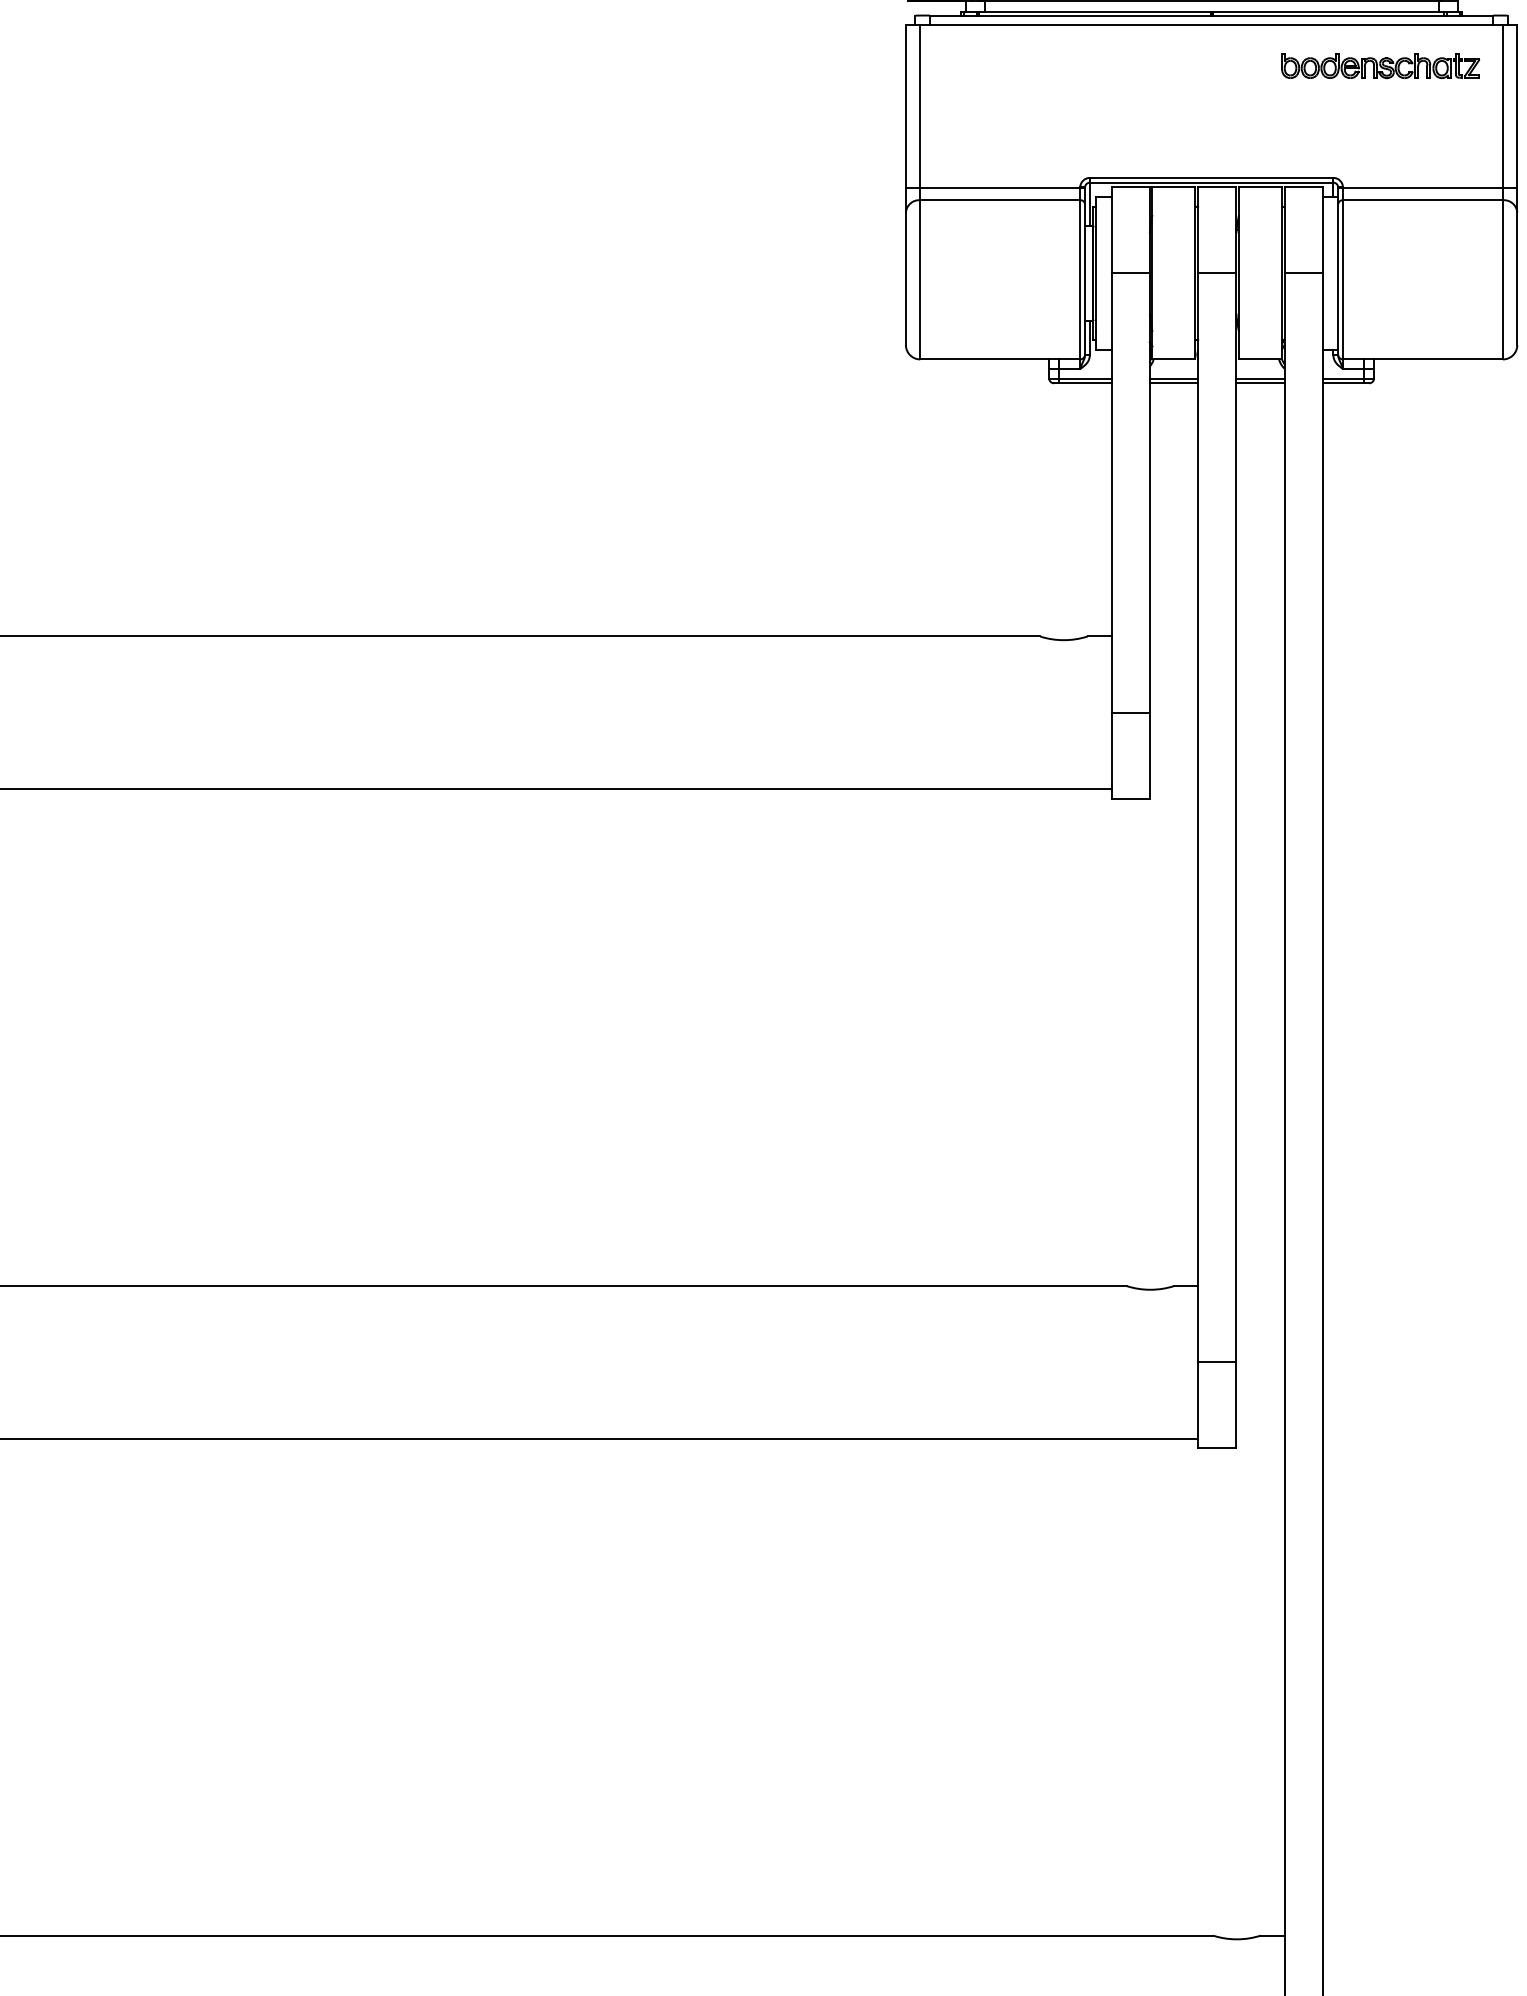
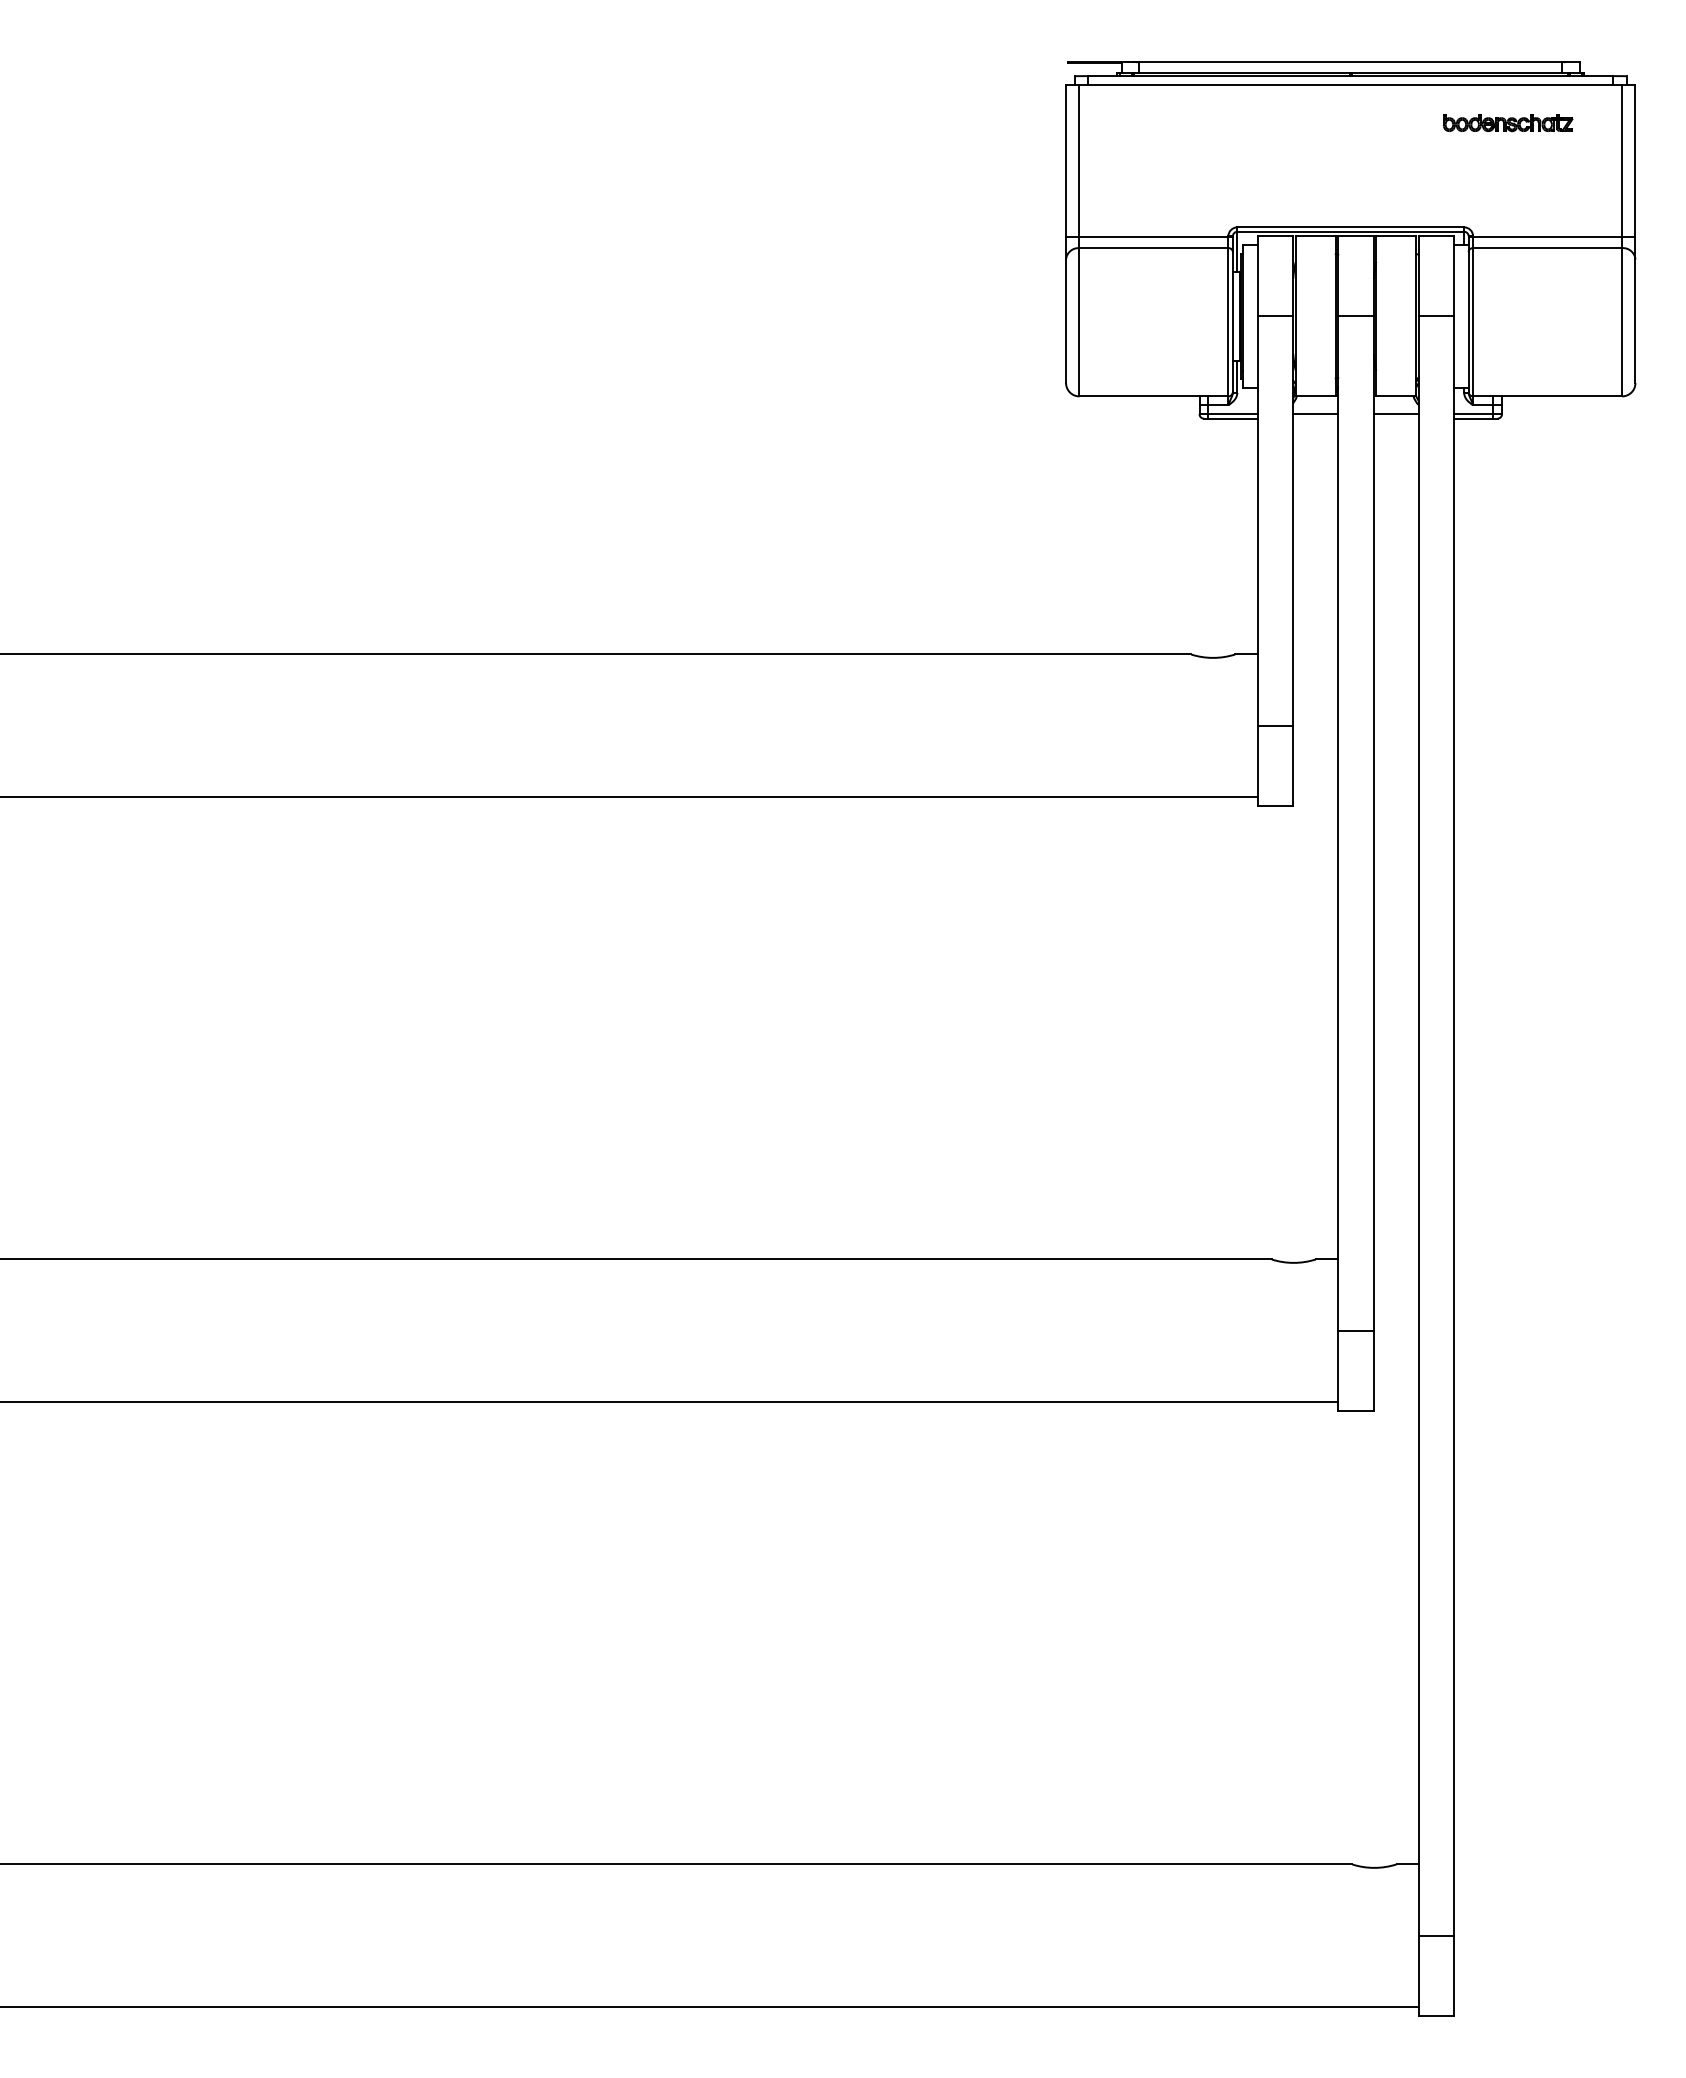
part: (1379, 66) -> (1507, 123), size x0.7
line: (1173, 383) -> (1315, 418), removed
line: (1259, 383) -> (1395, 418), removed

